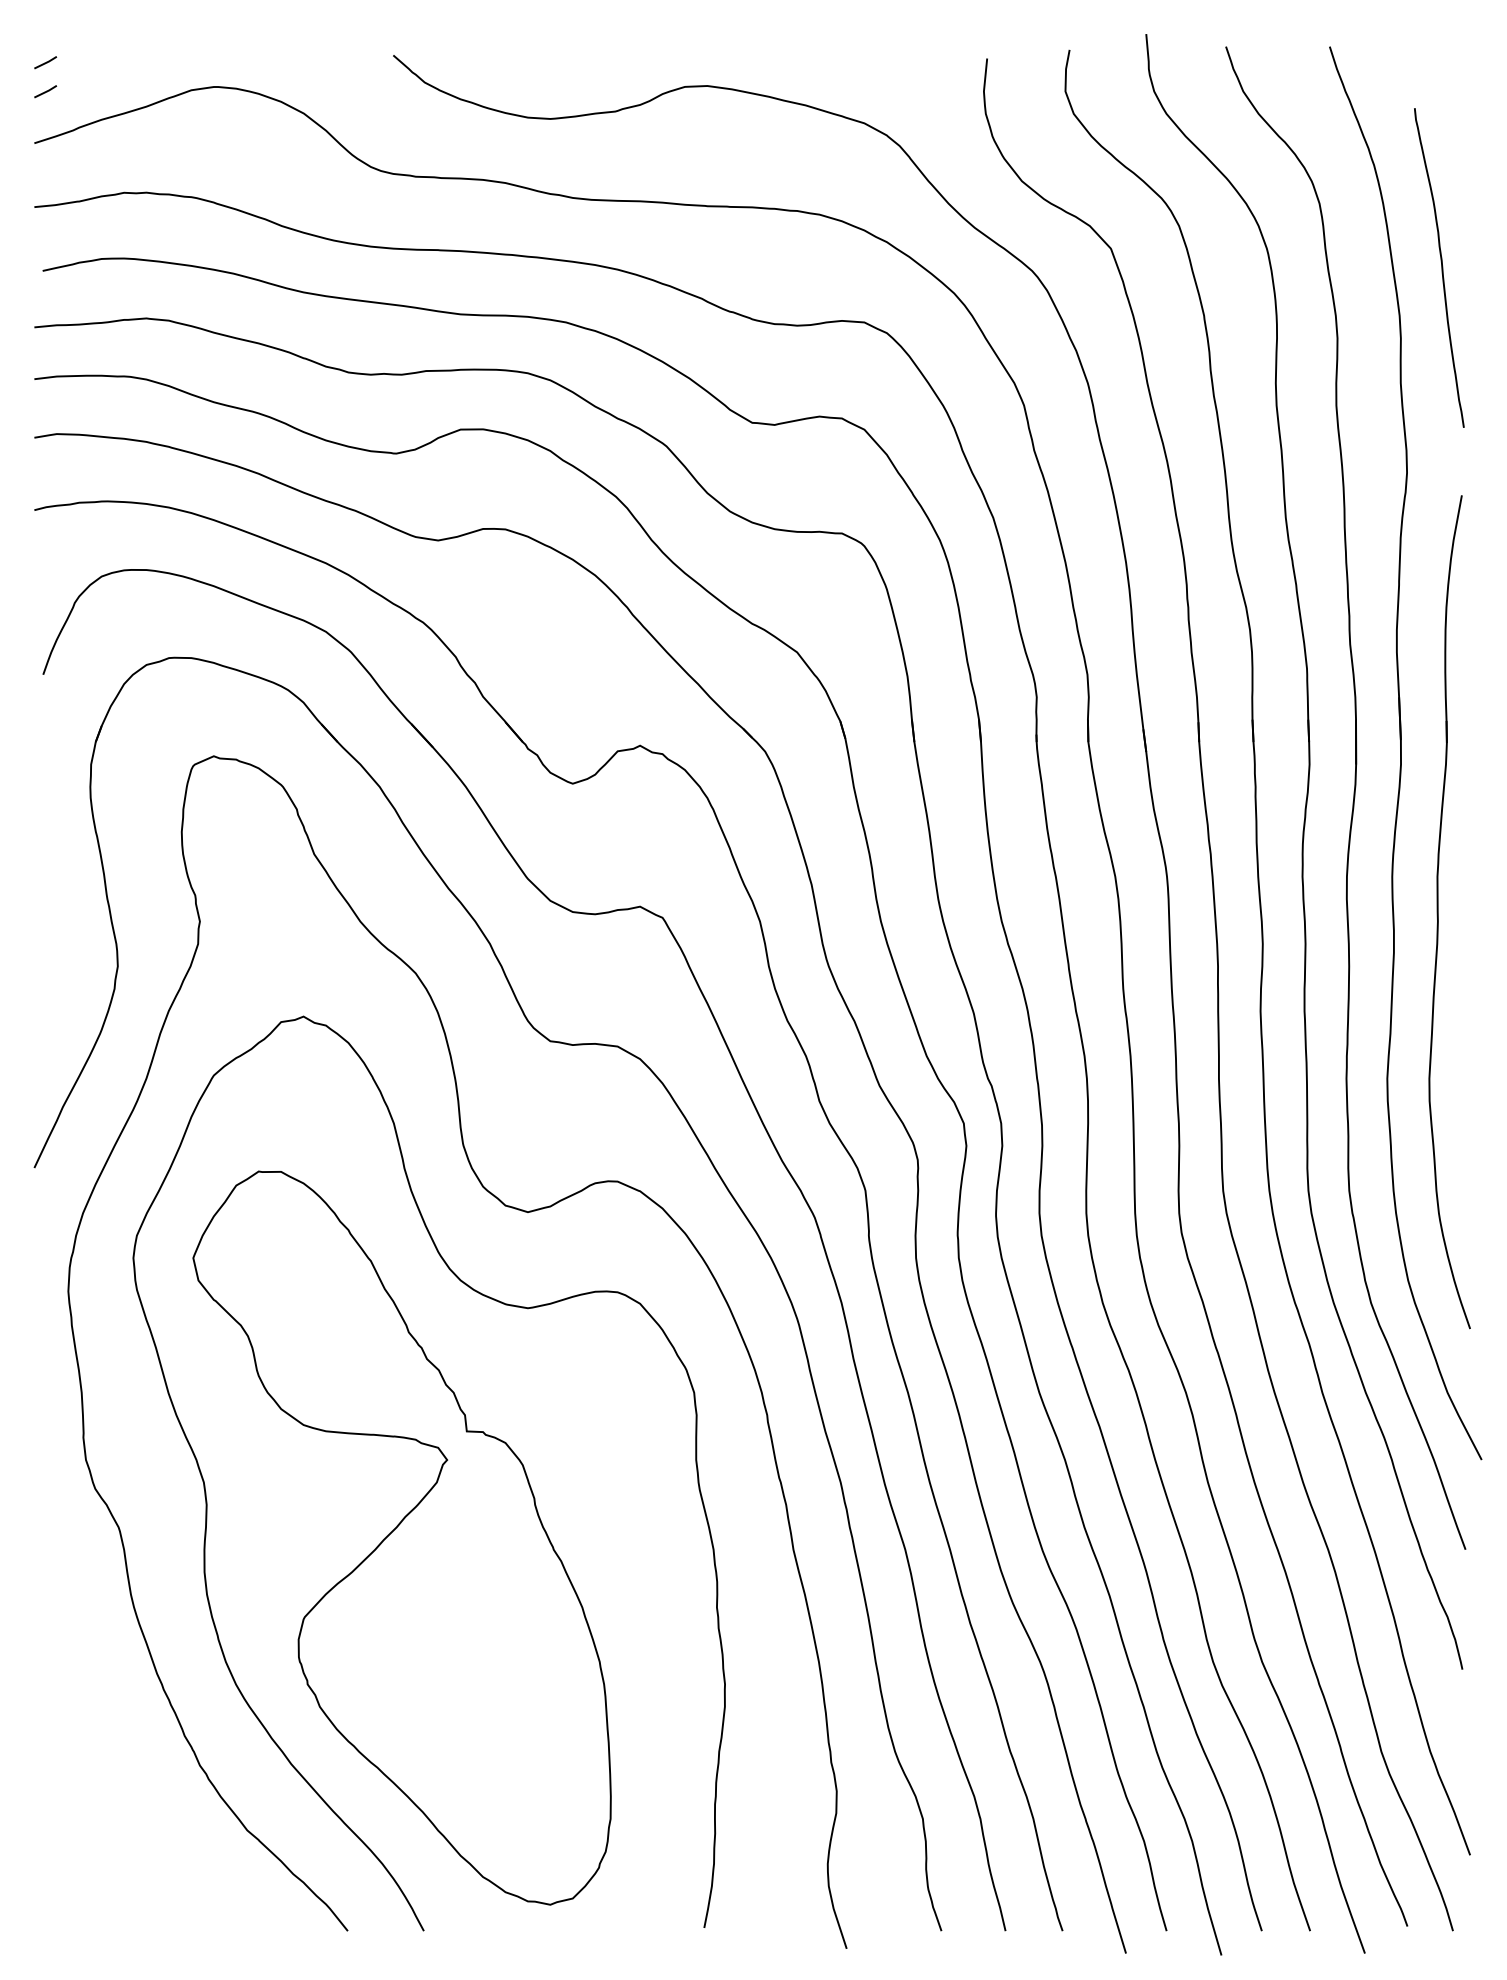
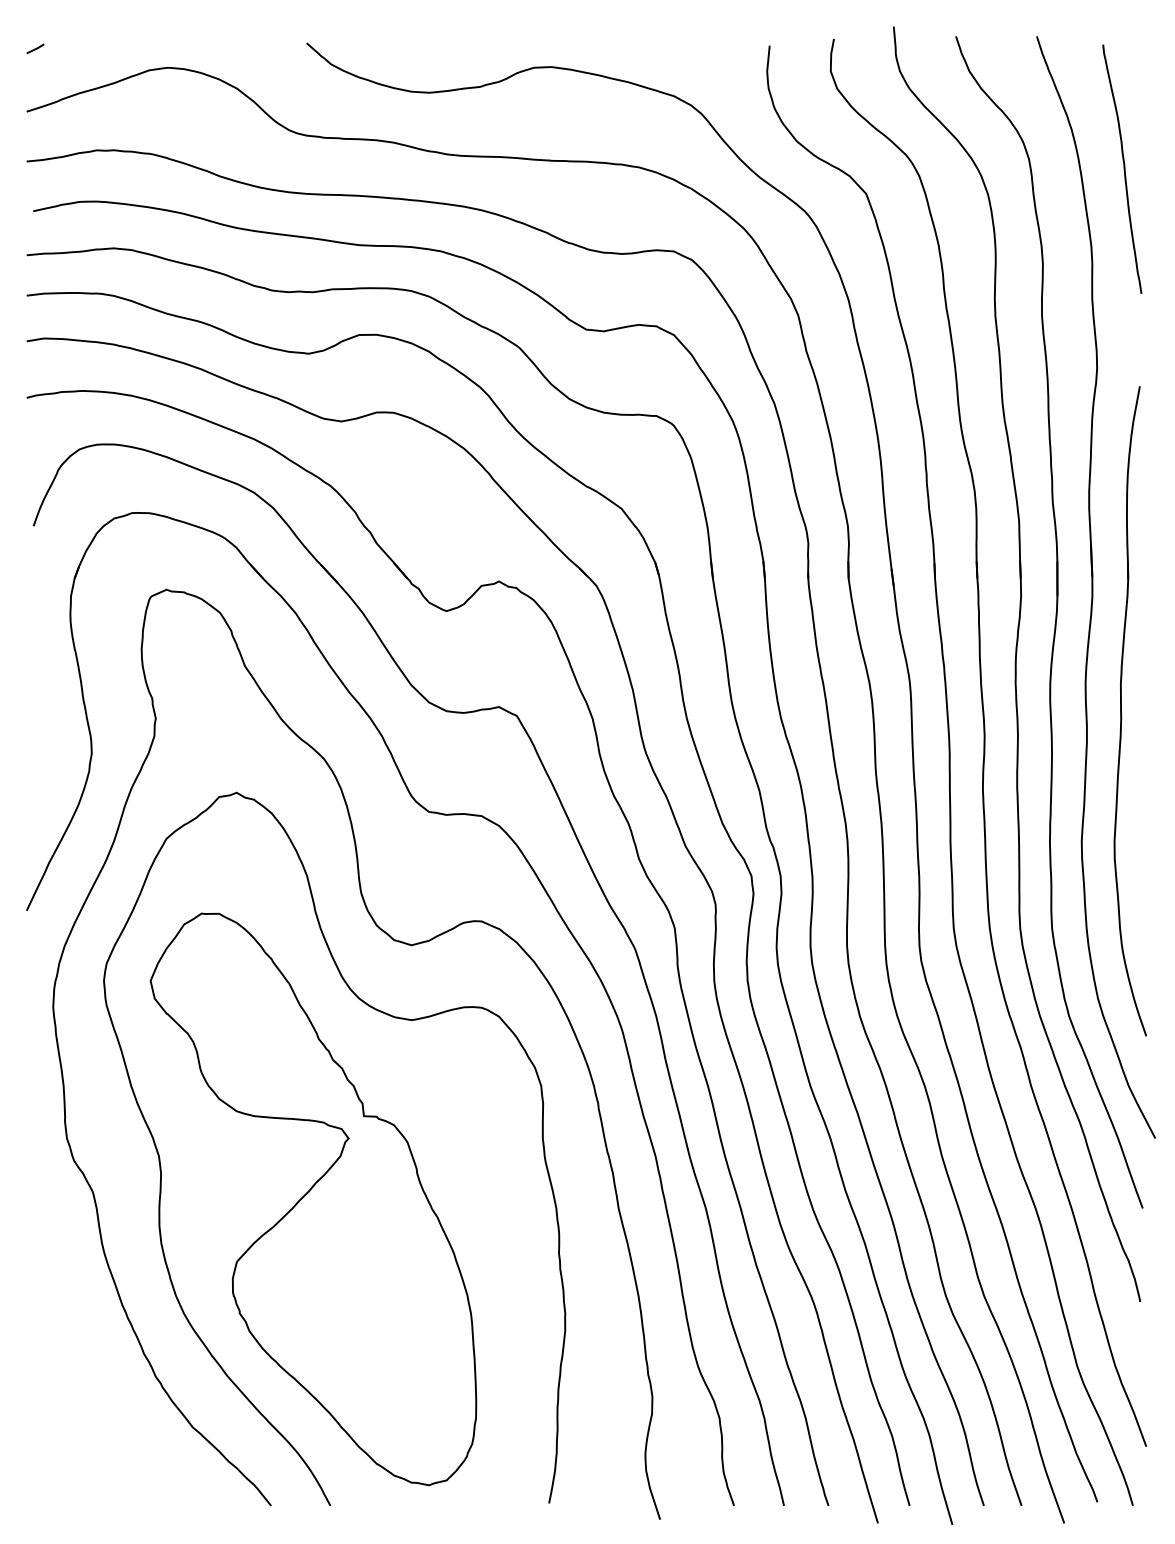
line: (45, 91) -> (35, 71), removed
curve: (1441, 267) -> (1124, 168), moved

